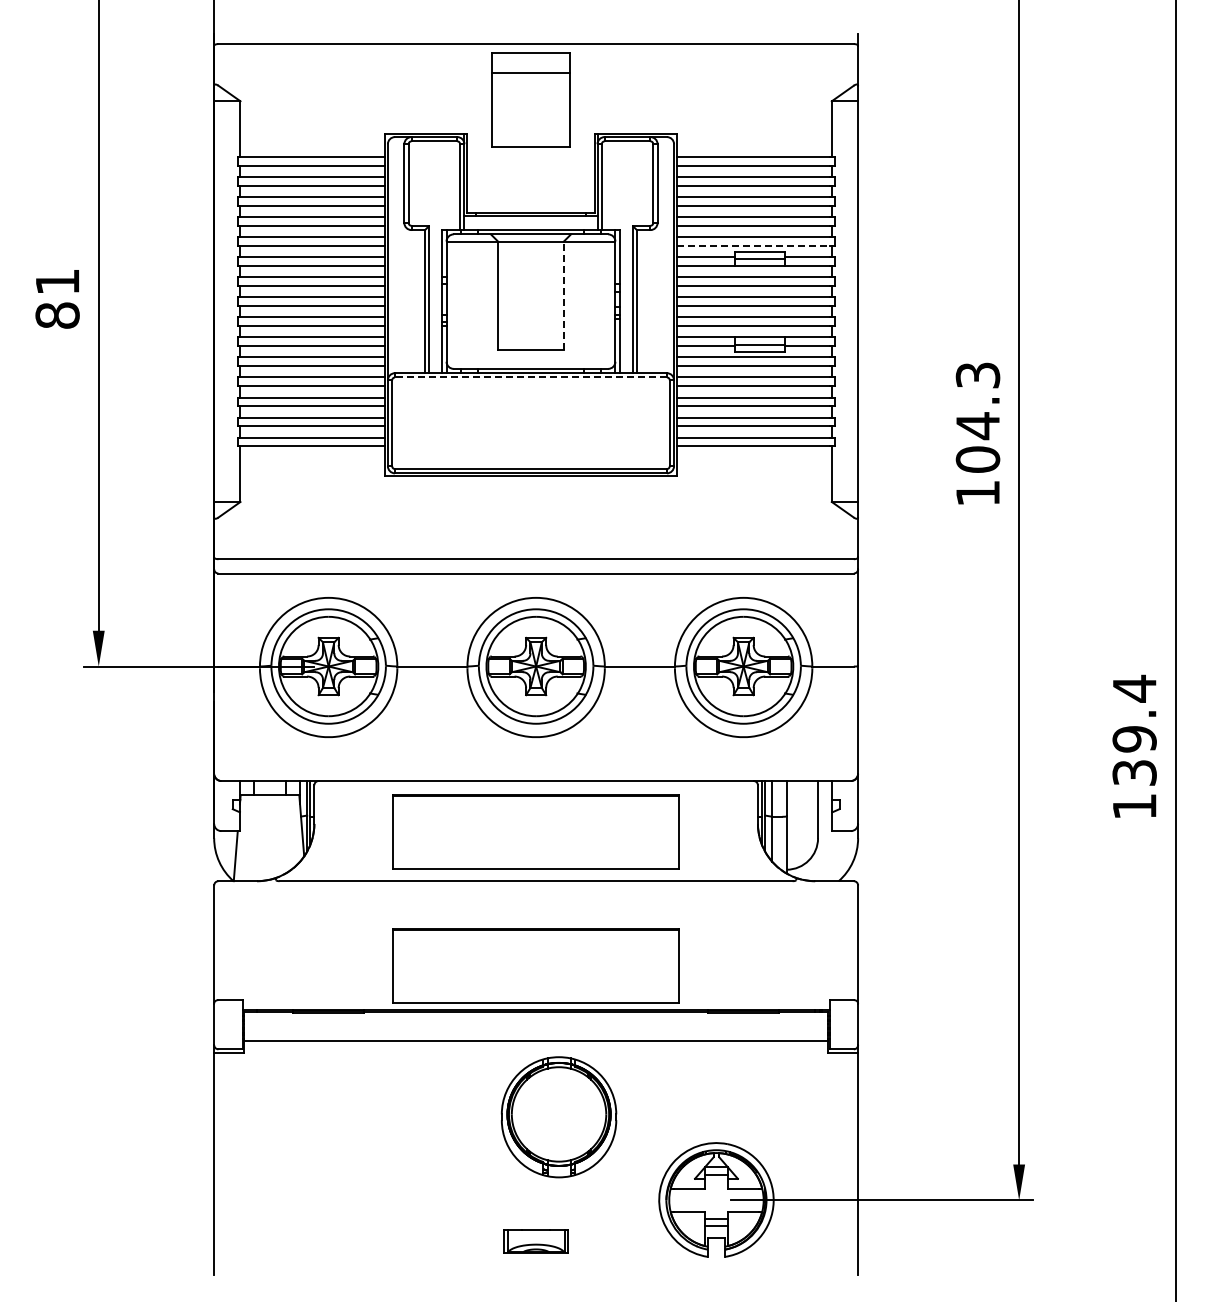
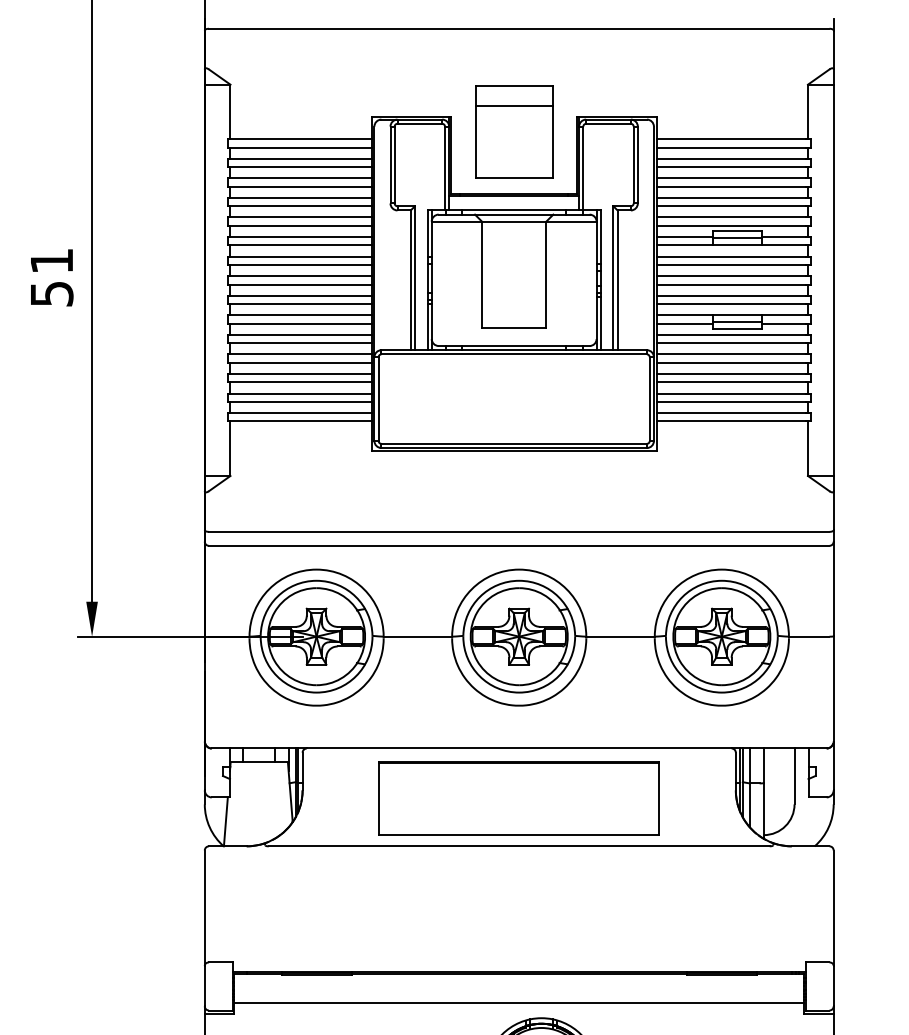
part: (530, 99) -> (513, 131), moved
line: (753, 245) -> (731, 225), dashed -> solid
line: (563, 295) -> (545, 274), dashed -> solid
text: (57, 315) -> (51, 293), 81 -> 51
line: (530, 377) -> (513, 354), dashed -> solid
part: (535, 965) -> (518, 928), removed

